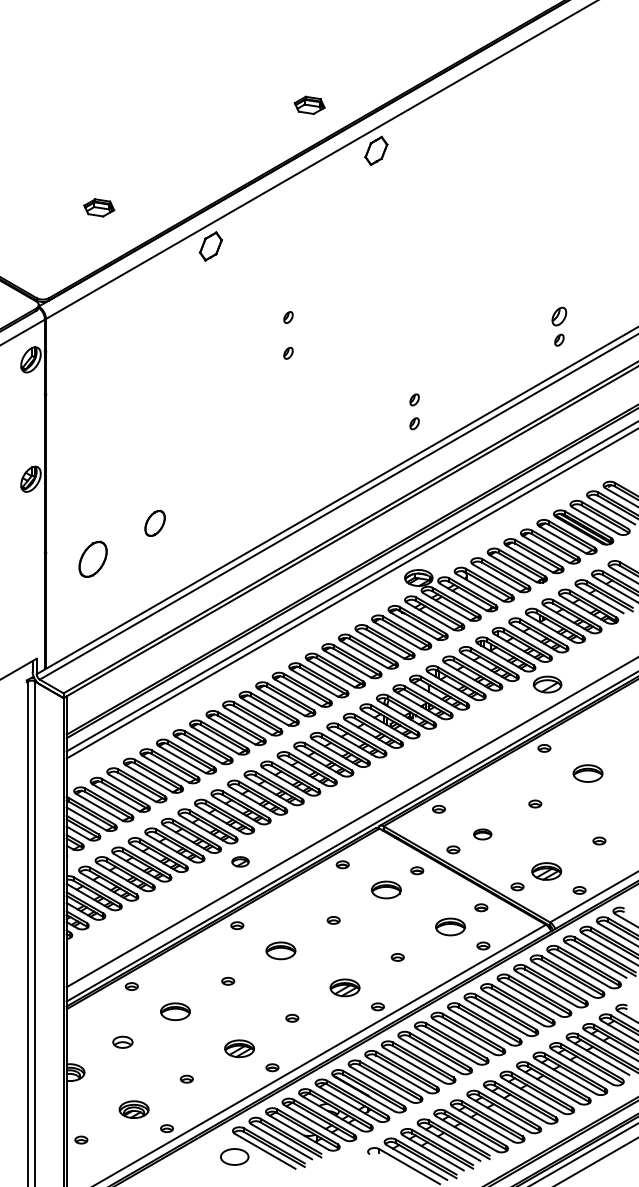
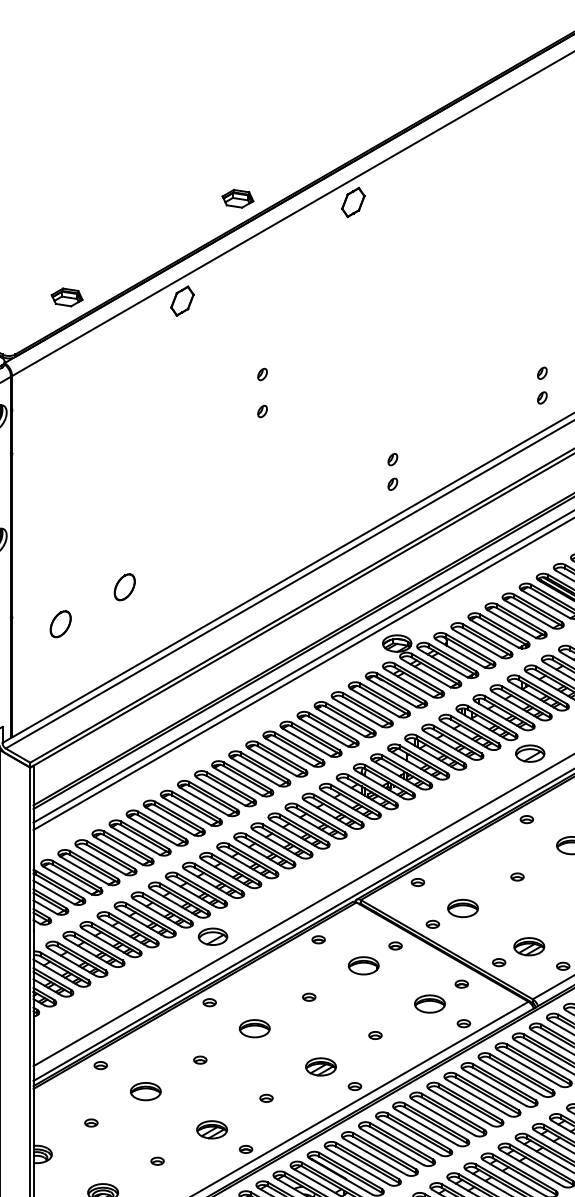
part: (309, 104) -> (237, 197), moved
part: (99, 207) -> (67, 297), moved
part: (559, 315) -> (542, 372), size x0.62
part: (92, 558) -> (60, 623), size x0.71
part: (482, 834) -> (462, 908), size x1.67
part: (240, 861) -> (212, 936), size x1.67
part: (122, 1041) -> (91, 1122), size x0.62

